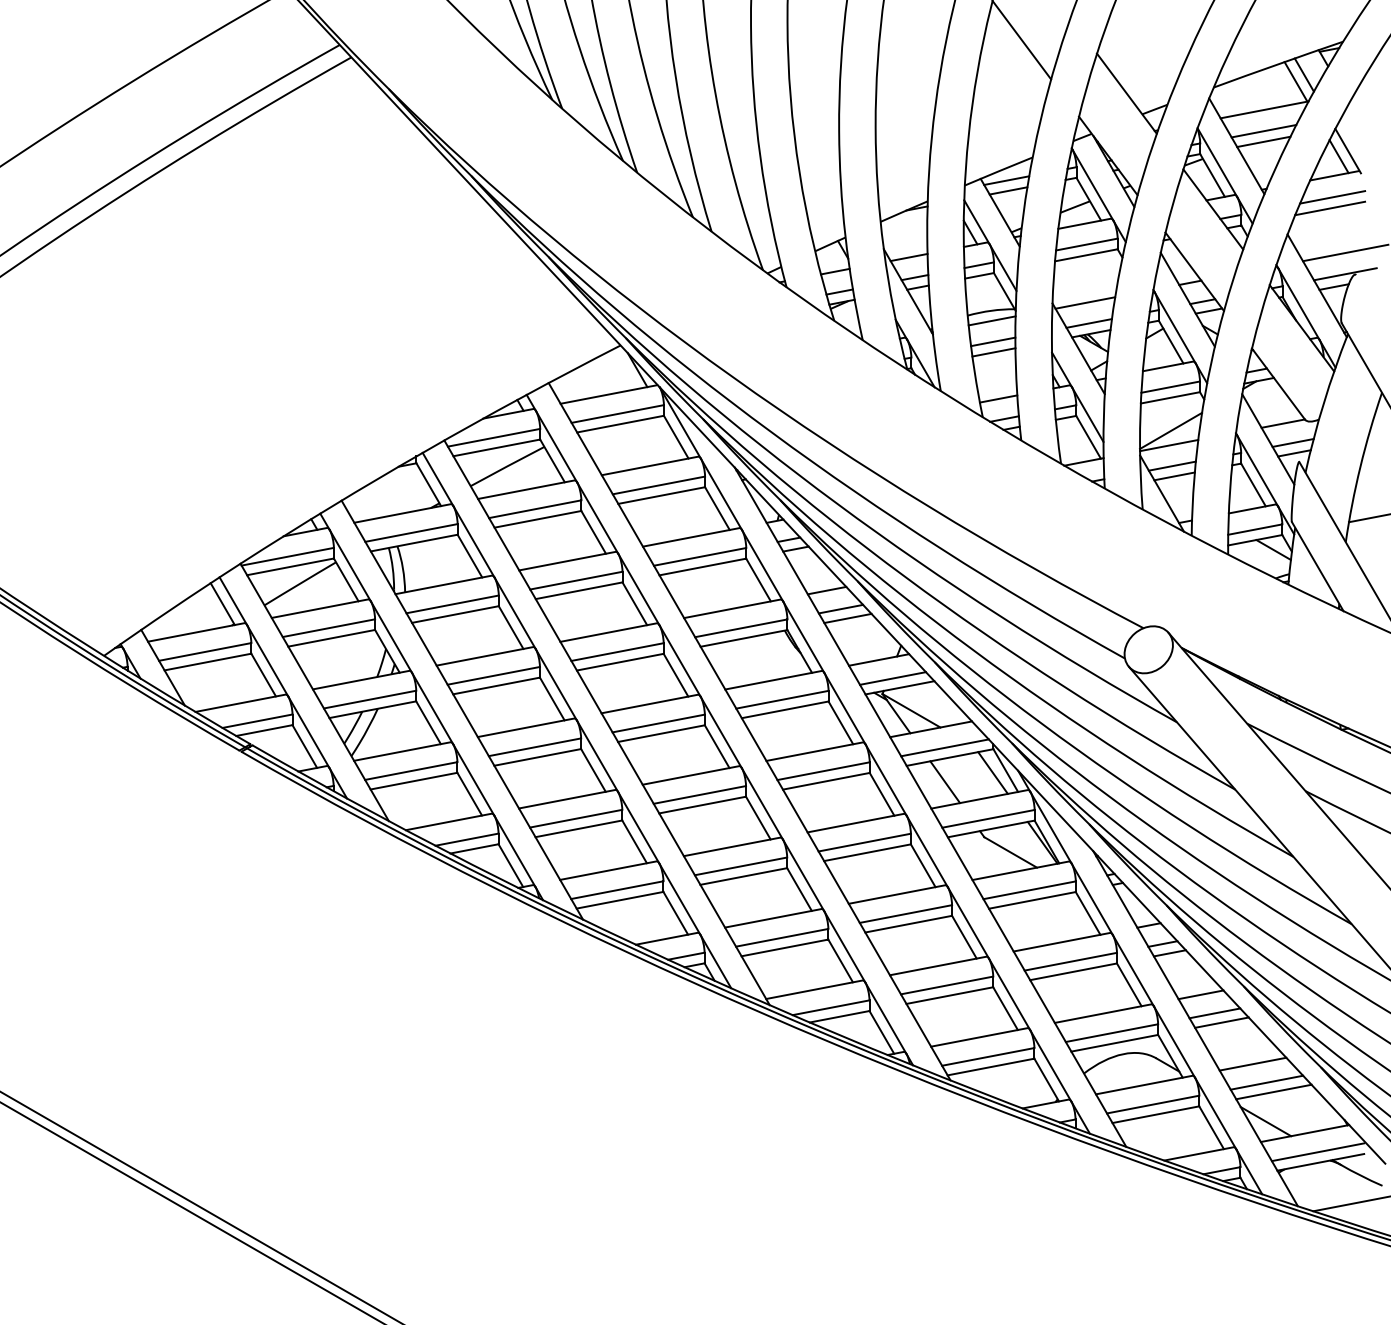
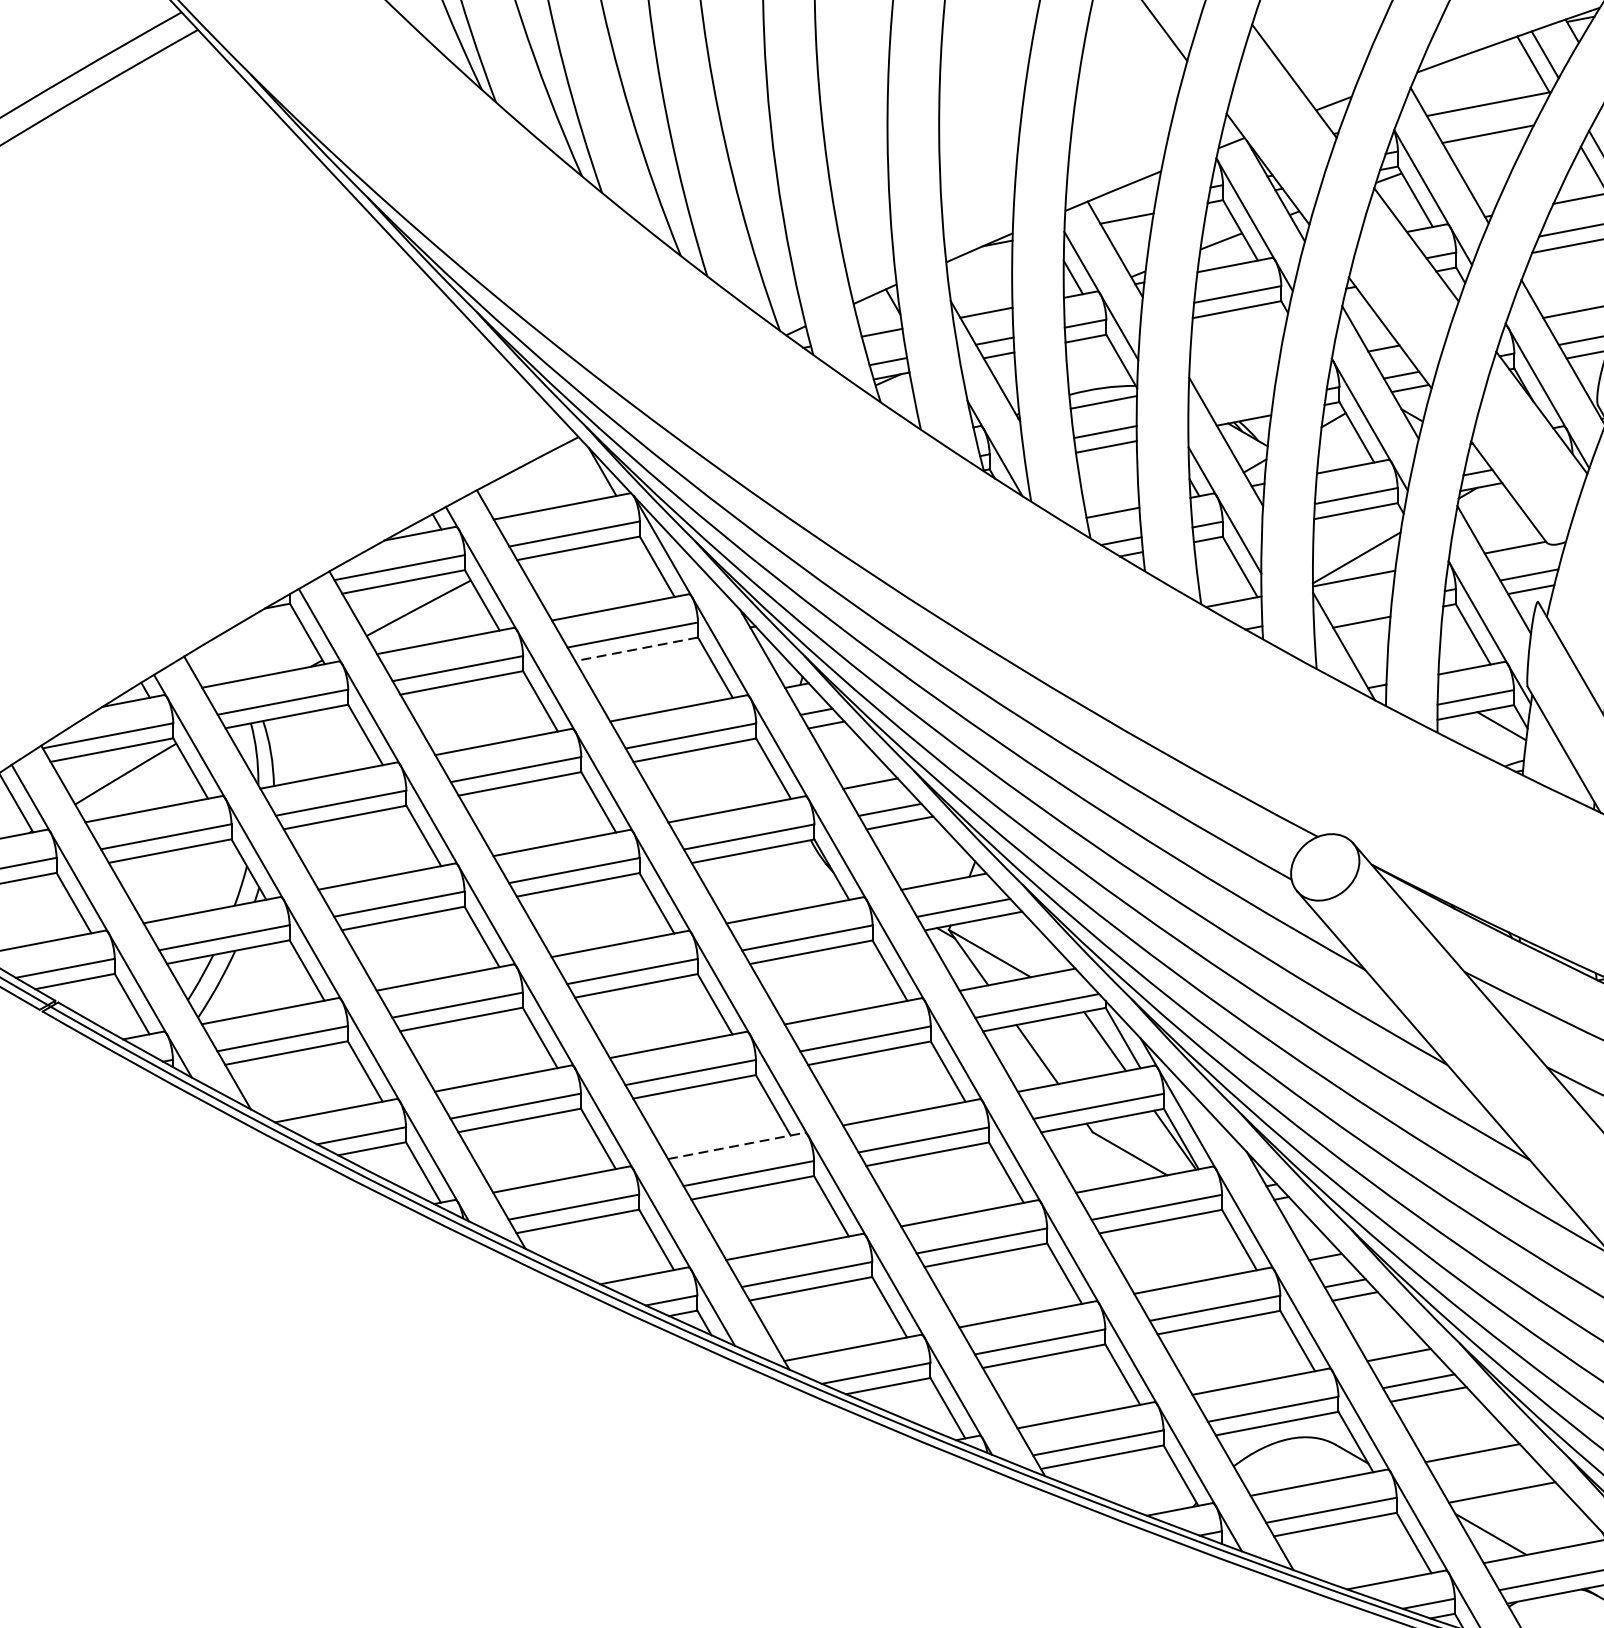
line: (1263, 141) -> (1487, 148), removed
line: (1006, 180) -> (1124, 203), removed
line: (1085, 302) -> (1235, 376), removed
line: (1088, 323) -> (1240, 406), removed
line: (1171, 465) -> (1357, 606), removed
line: (661, 495) -> (636, 649), solid -> dashed
line: (732, 846) -> (736, 1145), solid -> dashed
line: (1266, 1082) -> (1491, 1479), removed

